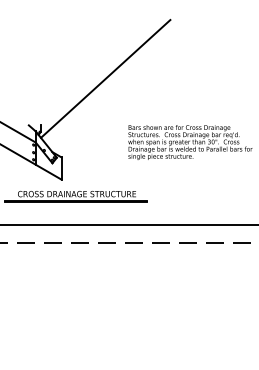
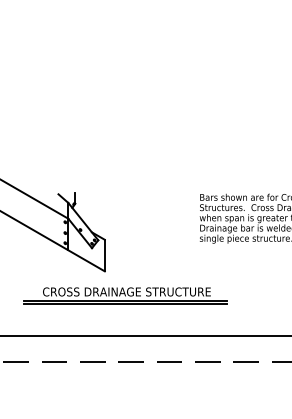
line: (105, 78) -> (167, 127), removed

